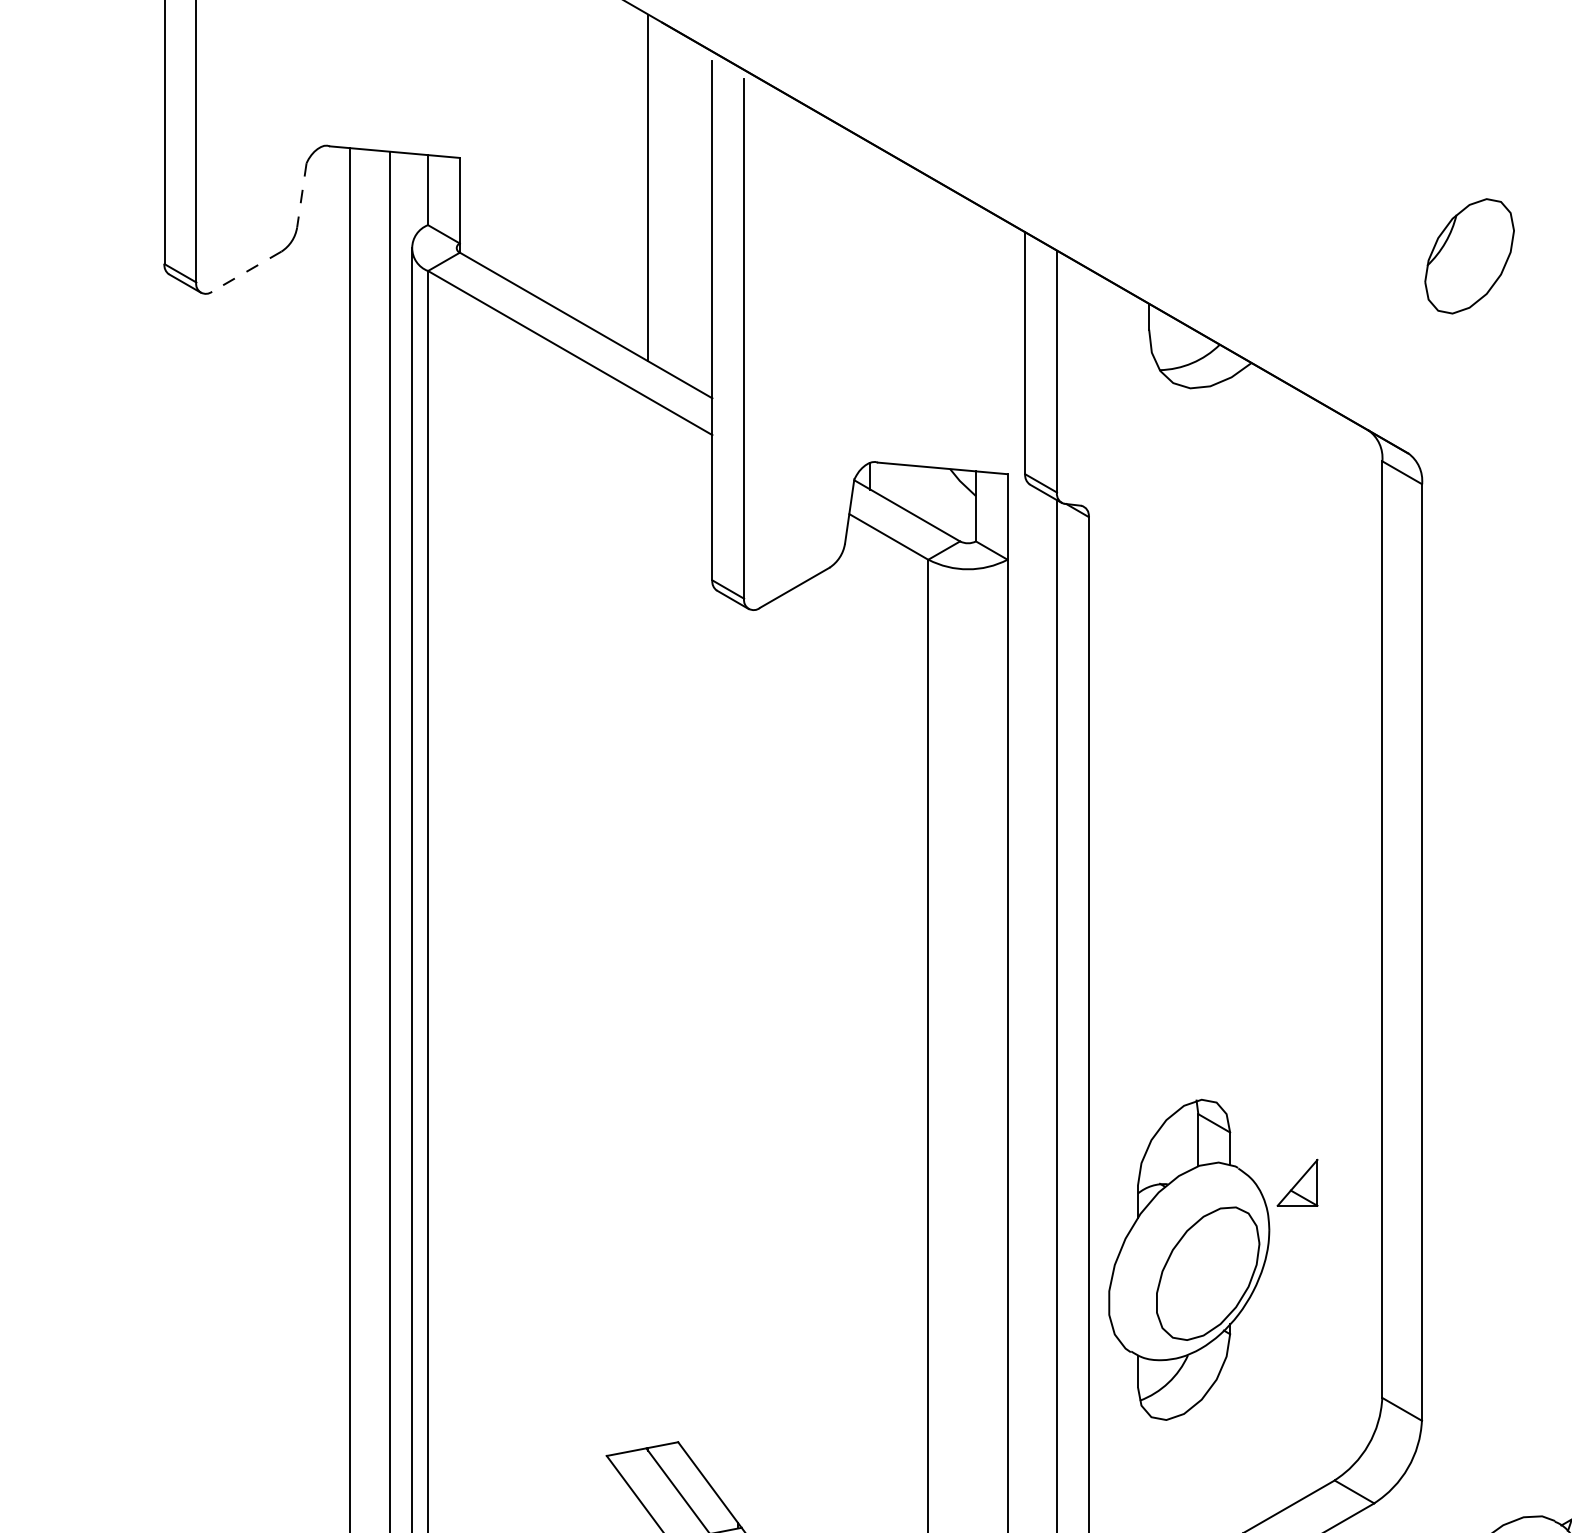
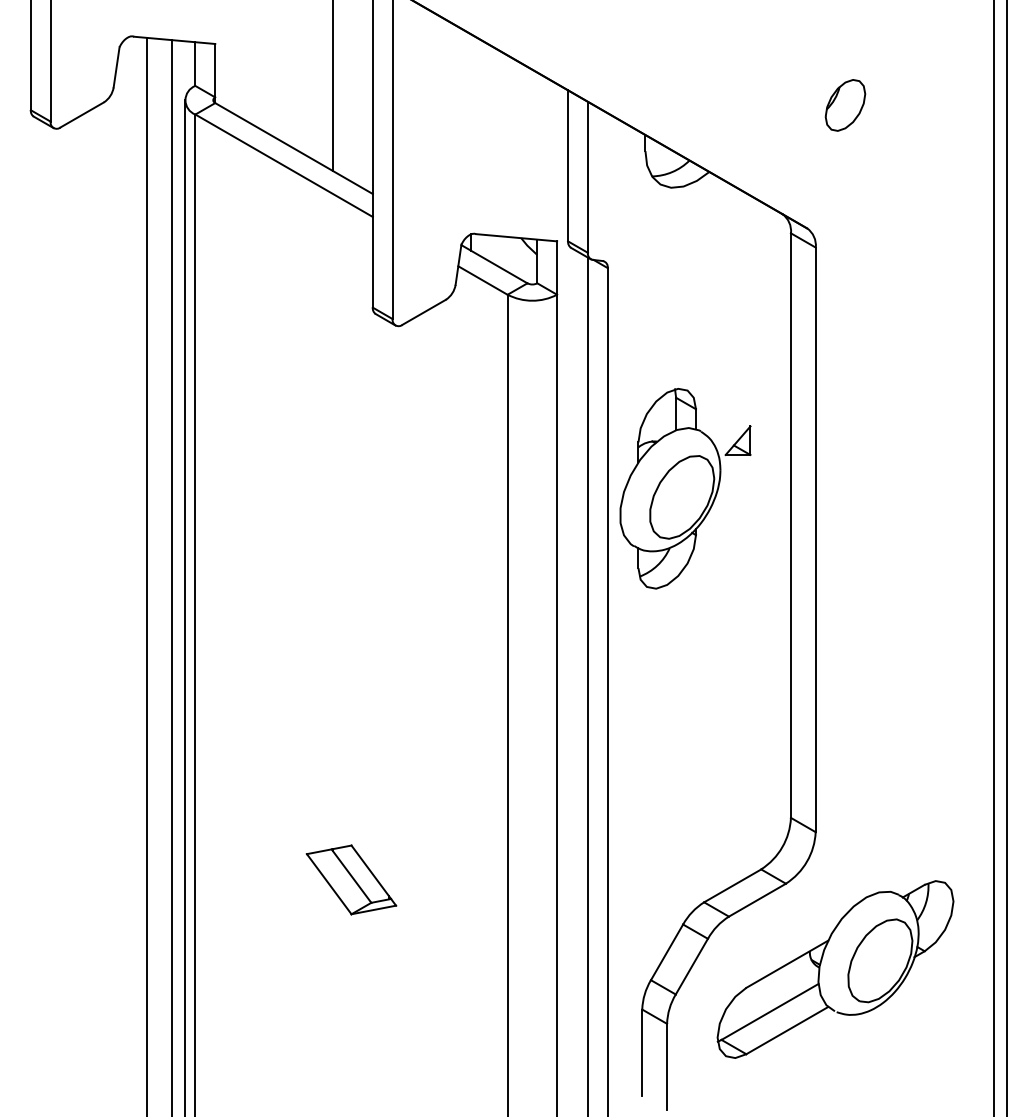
line: (301, 195) -> (116, 67), dashed -> solid
part: (1469, 256) -> (845, 105), size x0.71
line: (247, 270) -> (82, 114), dashed -> solid
part: (1213, 1259) -> (685, 488), moved

